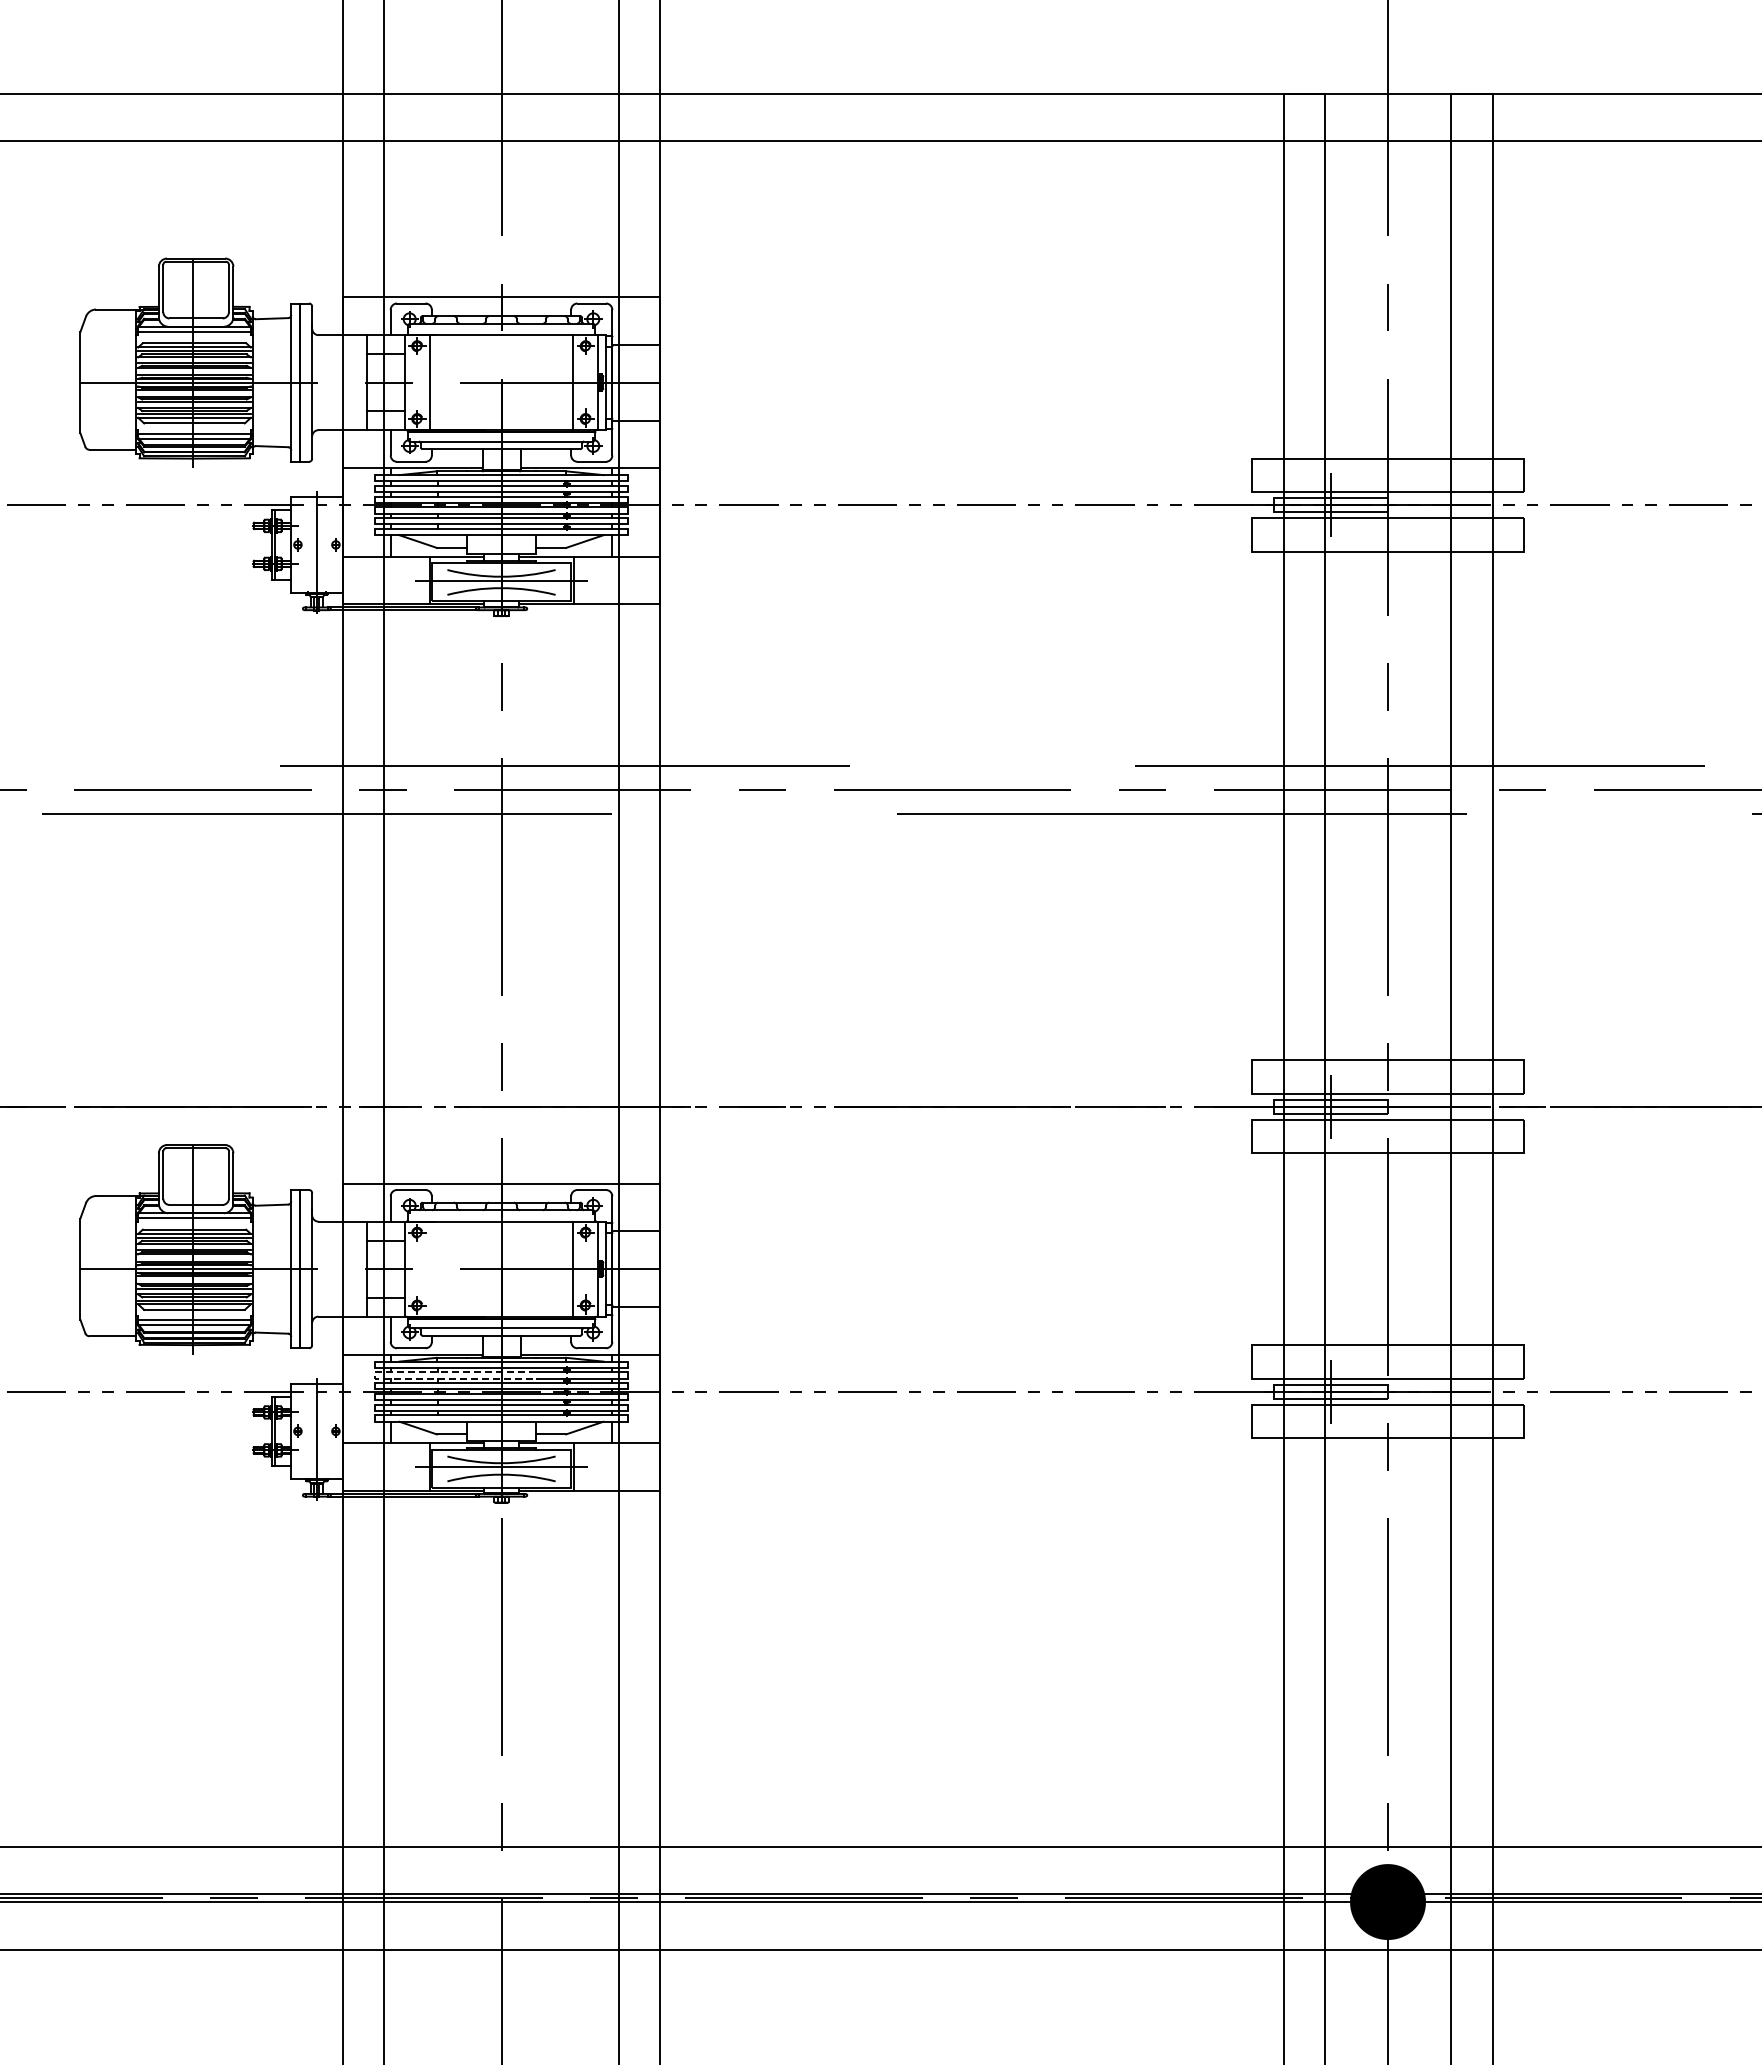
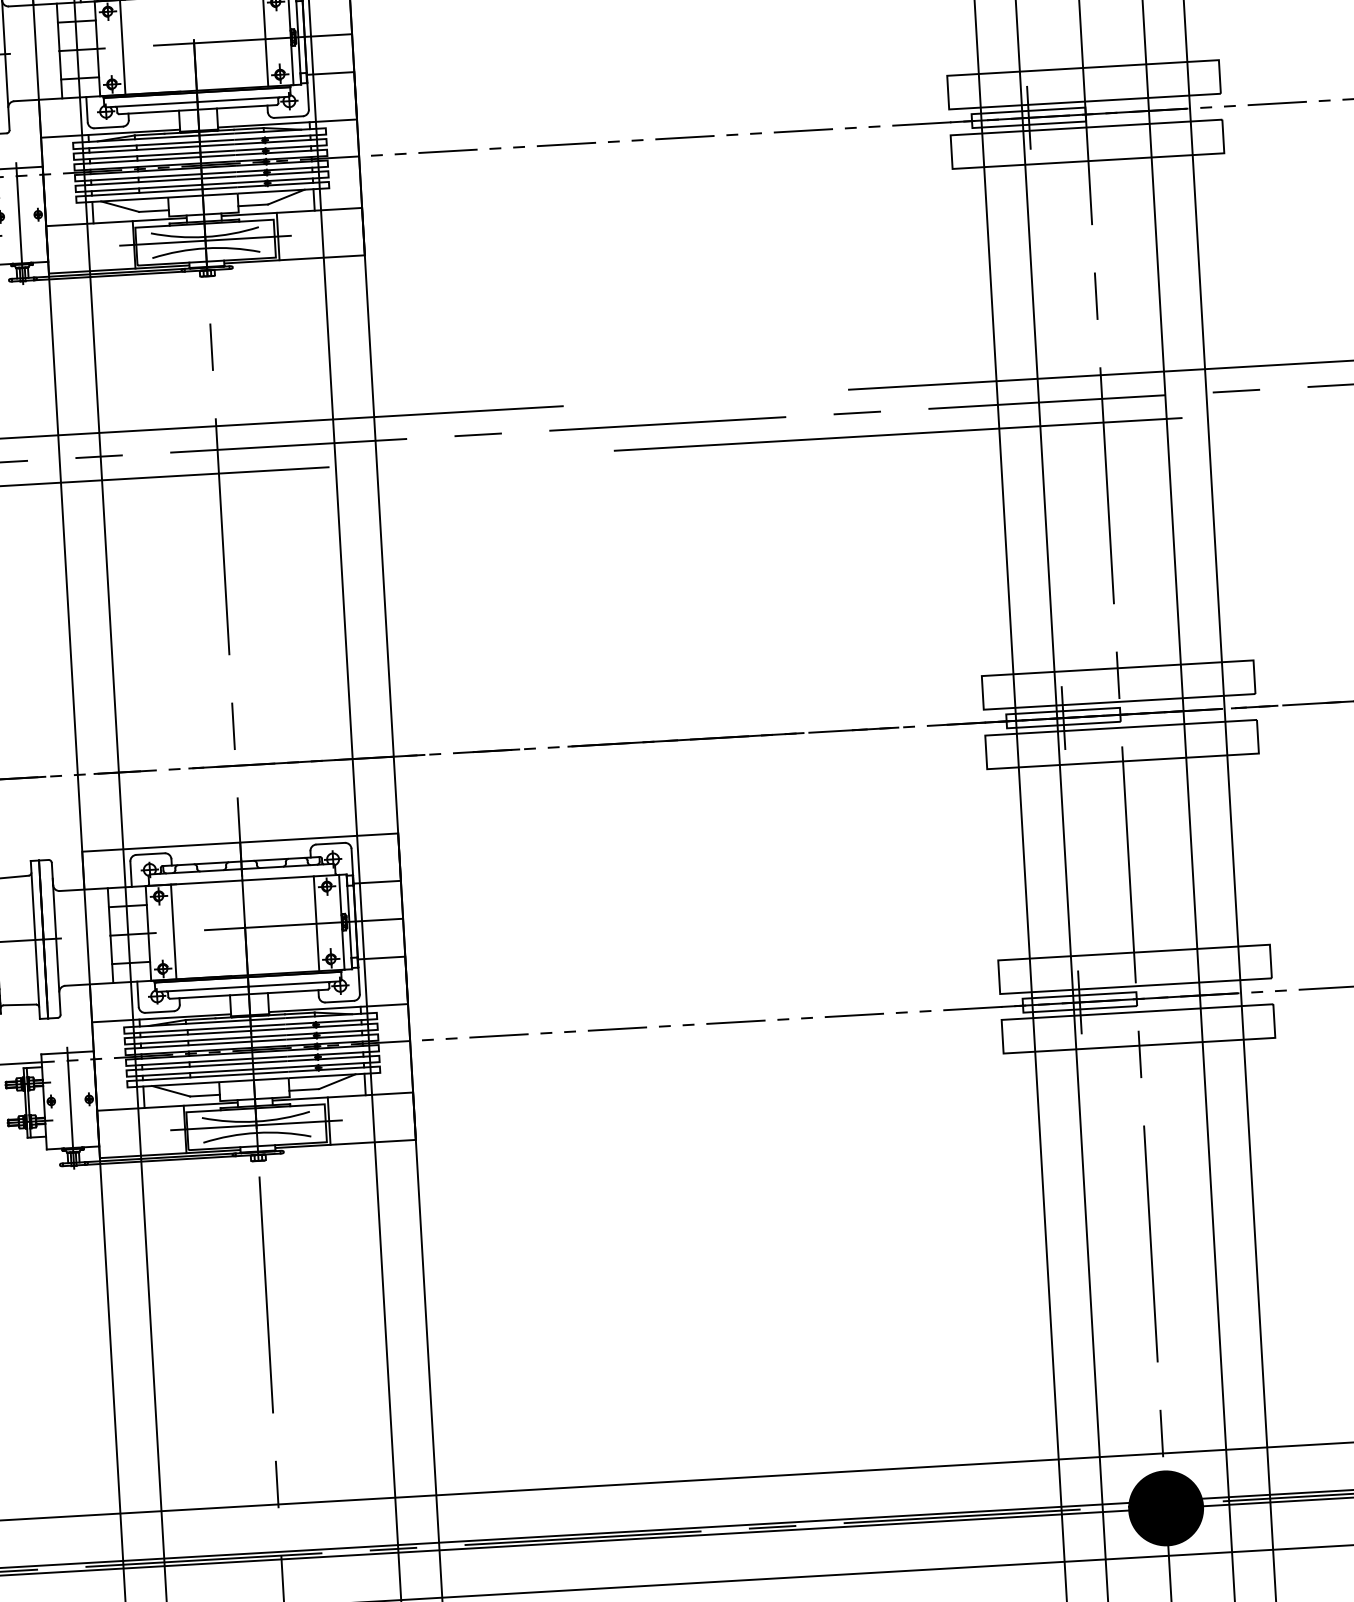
line: (429, 1268) -> (173, 931), added
line: (374, 1375) -> (124, 1041), dashed -> solid

